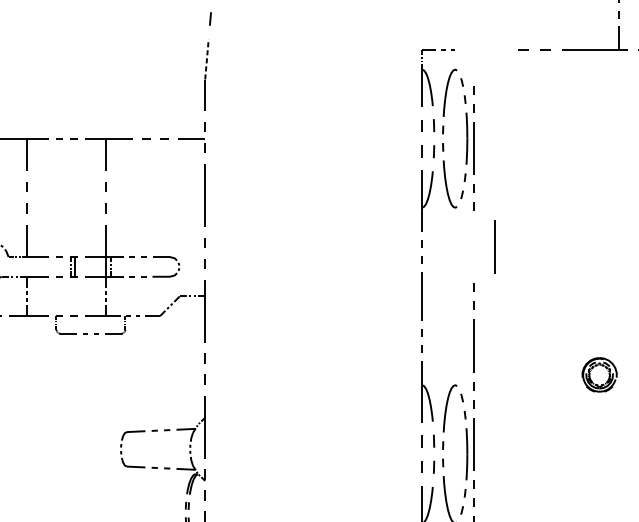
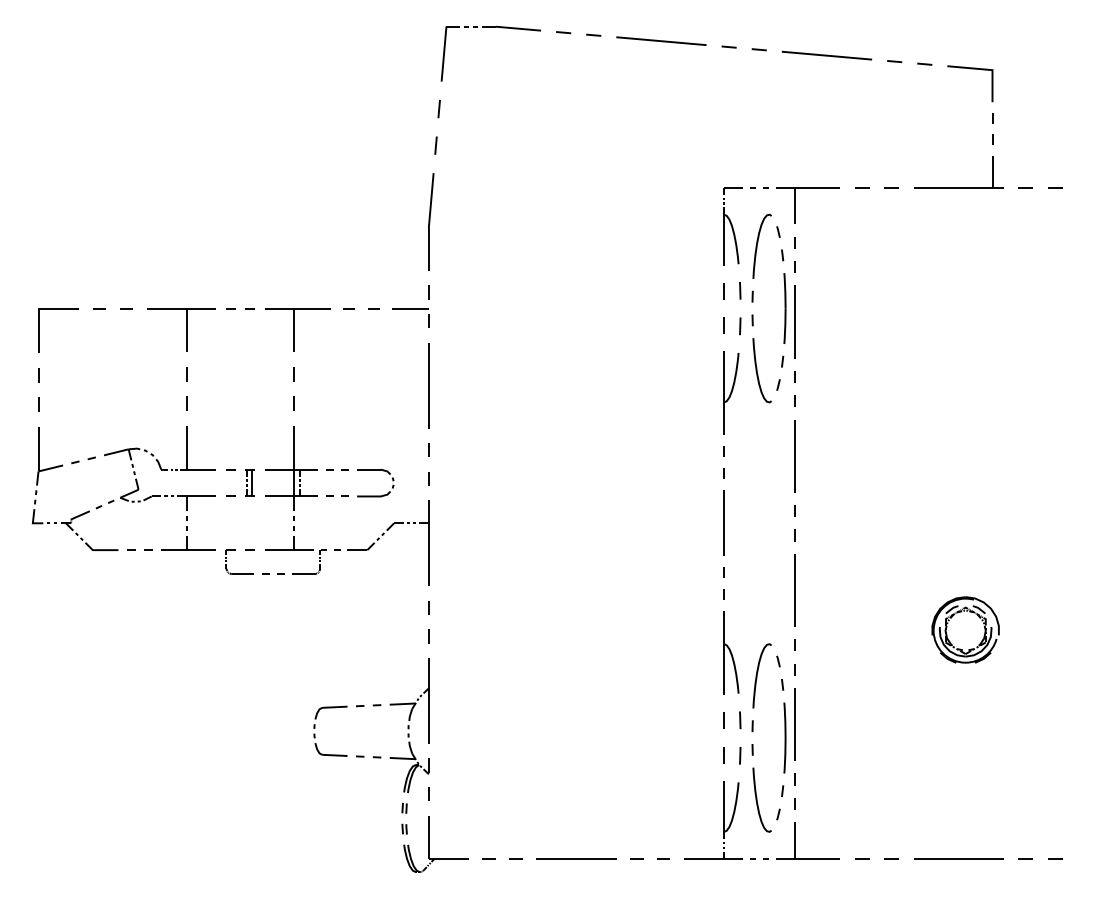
line: (207, 59) -> (431, 200), dashed -> solid
part: (474, 62) -> (795, 205), added
line: (494, 247) -> (794, 456), moved
part: (599, 374) -> (965, 629), size x1.43

